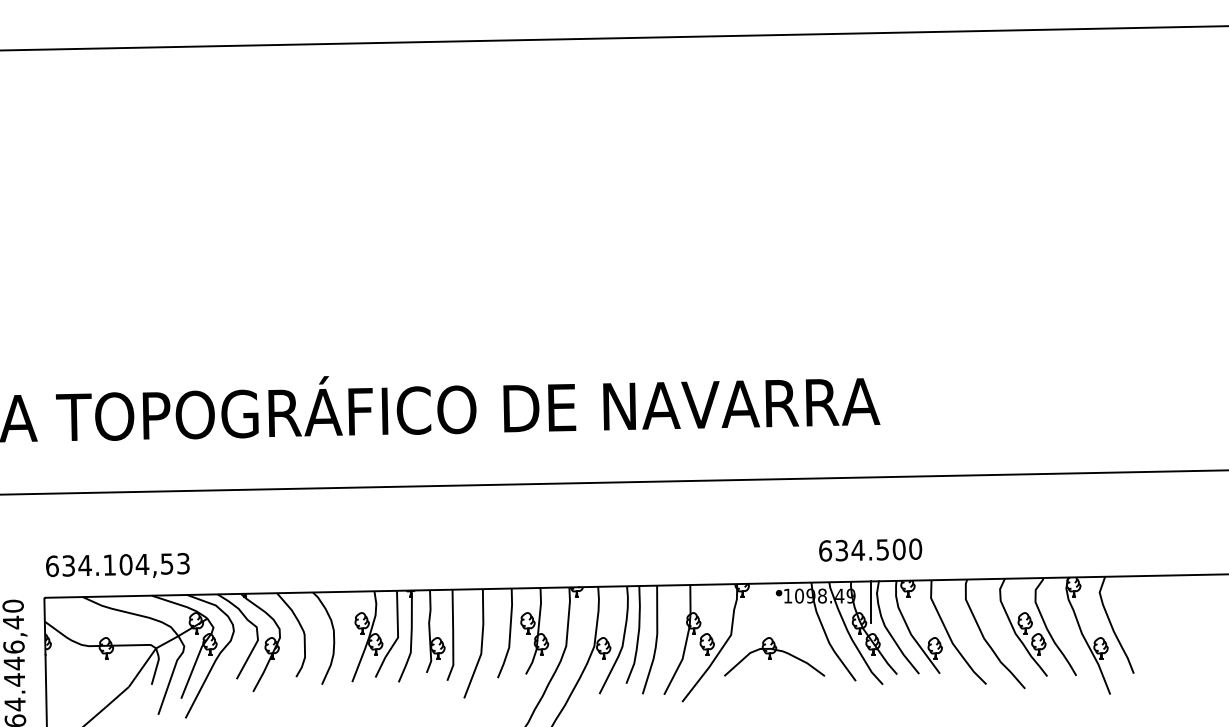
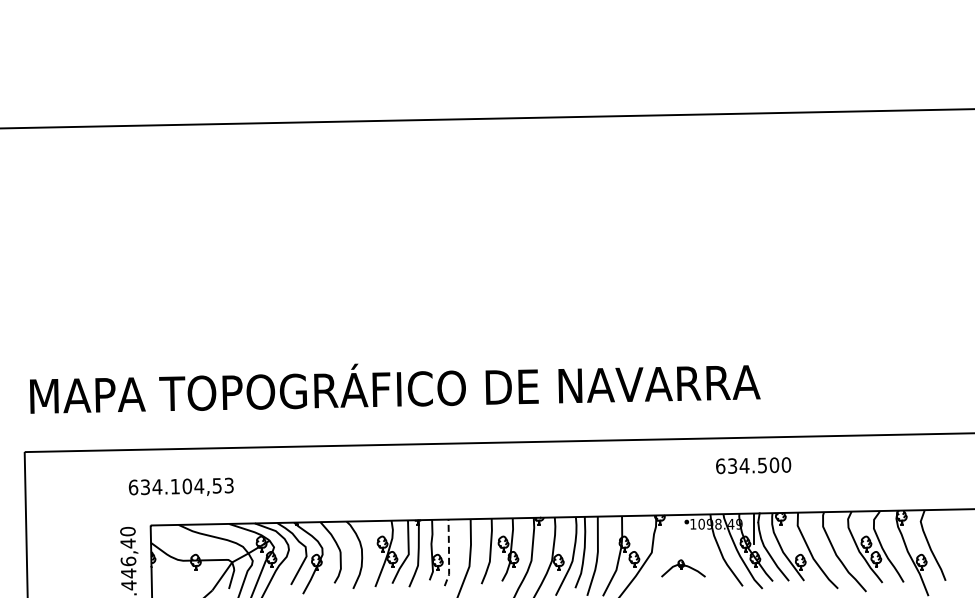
text: (870, 549) -> (753, 465), moved
text: (116, 564) -> (180, 486), moved
line: (453, 634) -> (449, 552), solid -> dashed
part: (774, 656) -> (683, 568), size x0.6

